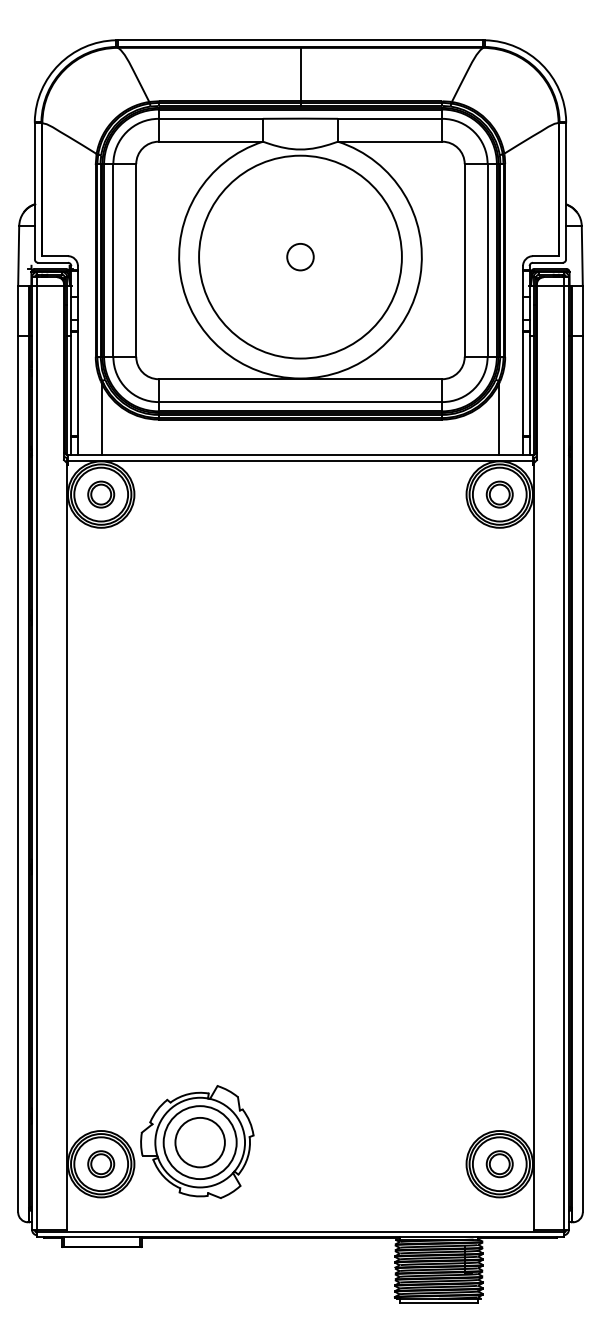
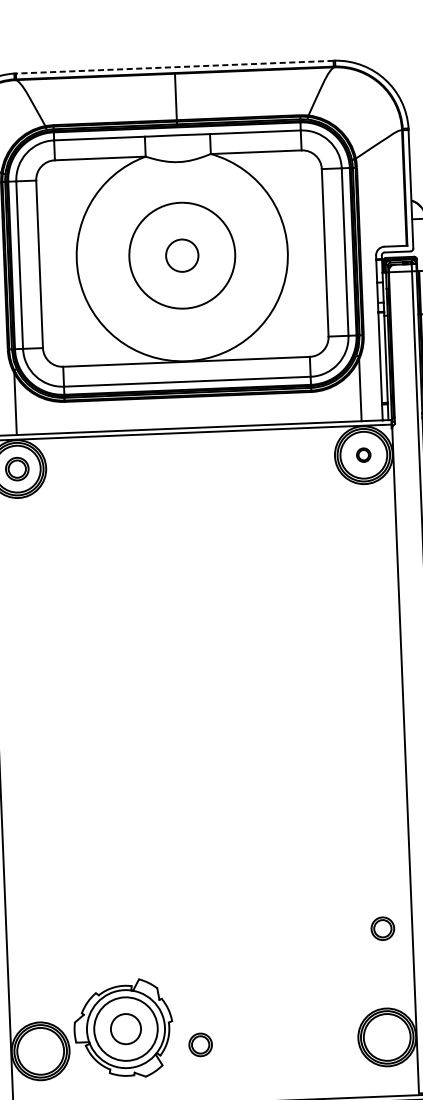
line: (300, 40) -> (174, 67), solid -> dashed
circle: (300, 256) -> (182, 255), size x0.6
circle: (300, 256) -> (182, 255), size x1.4
part: (499, 494) -> (363, 455), size x0.6
circle: (199, 1142) -> (125, 1029), size x0.7
part: (101, 1164) -> (200, 1045), moved
part: (499, 1164) -> (382, 929), moved

